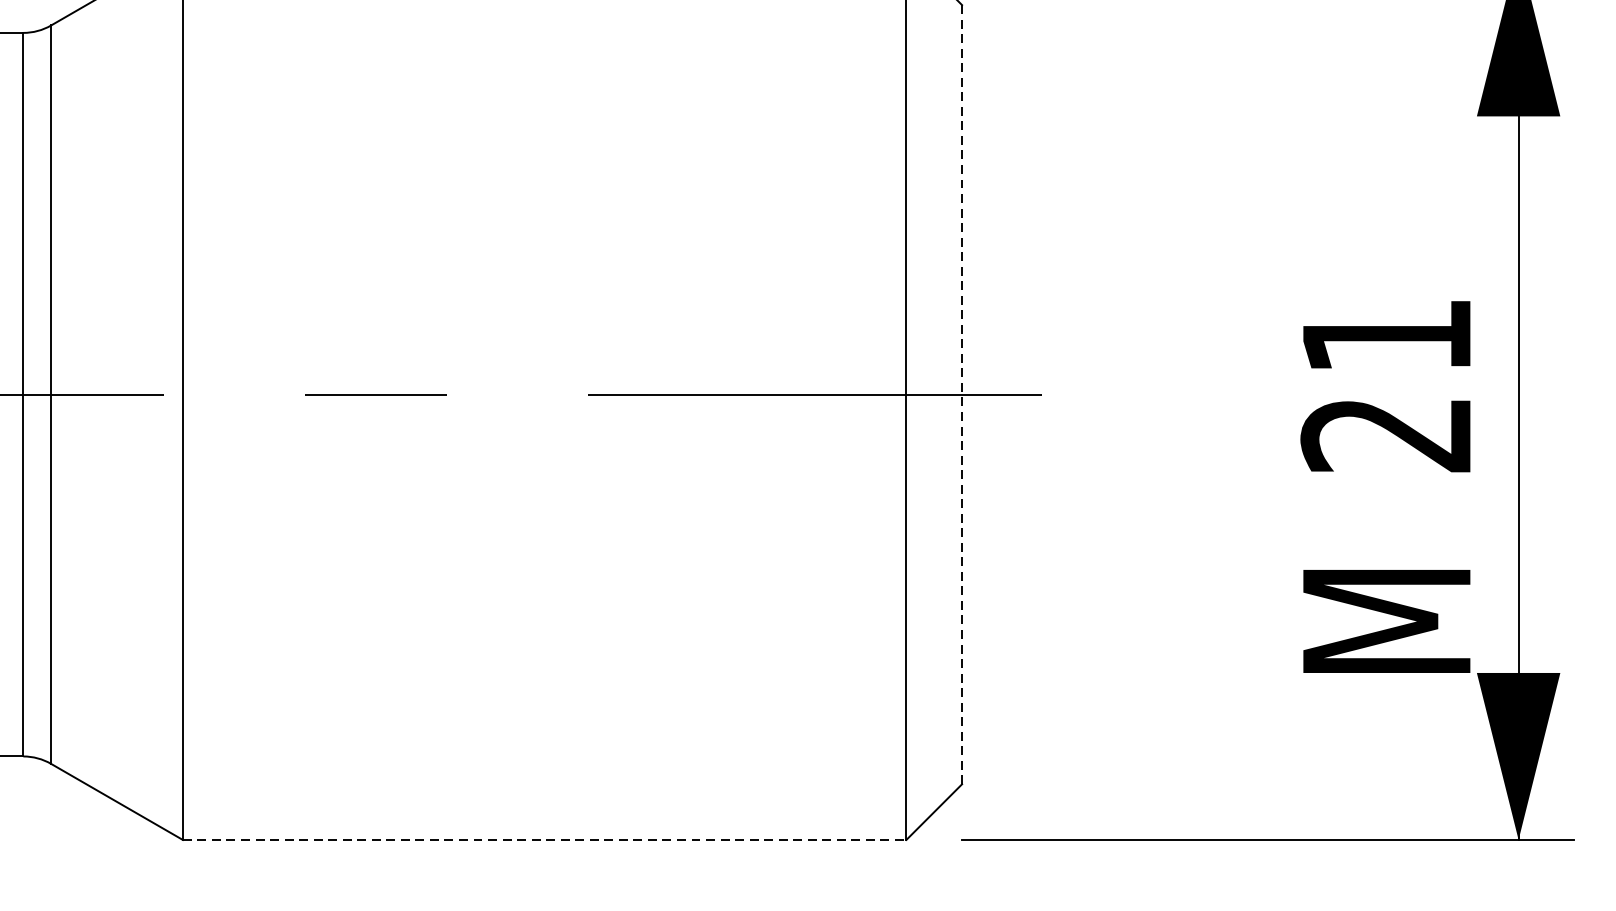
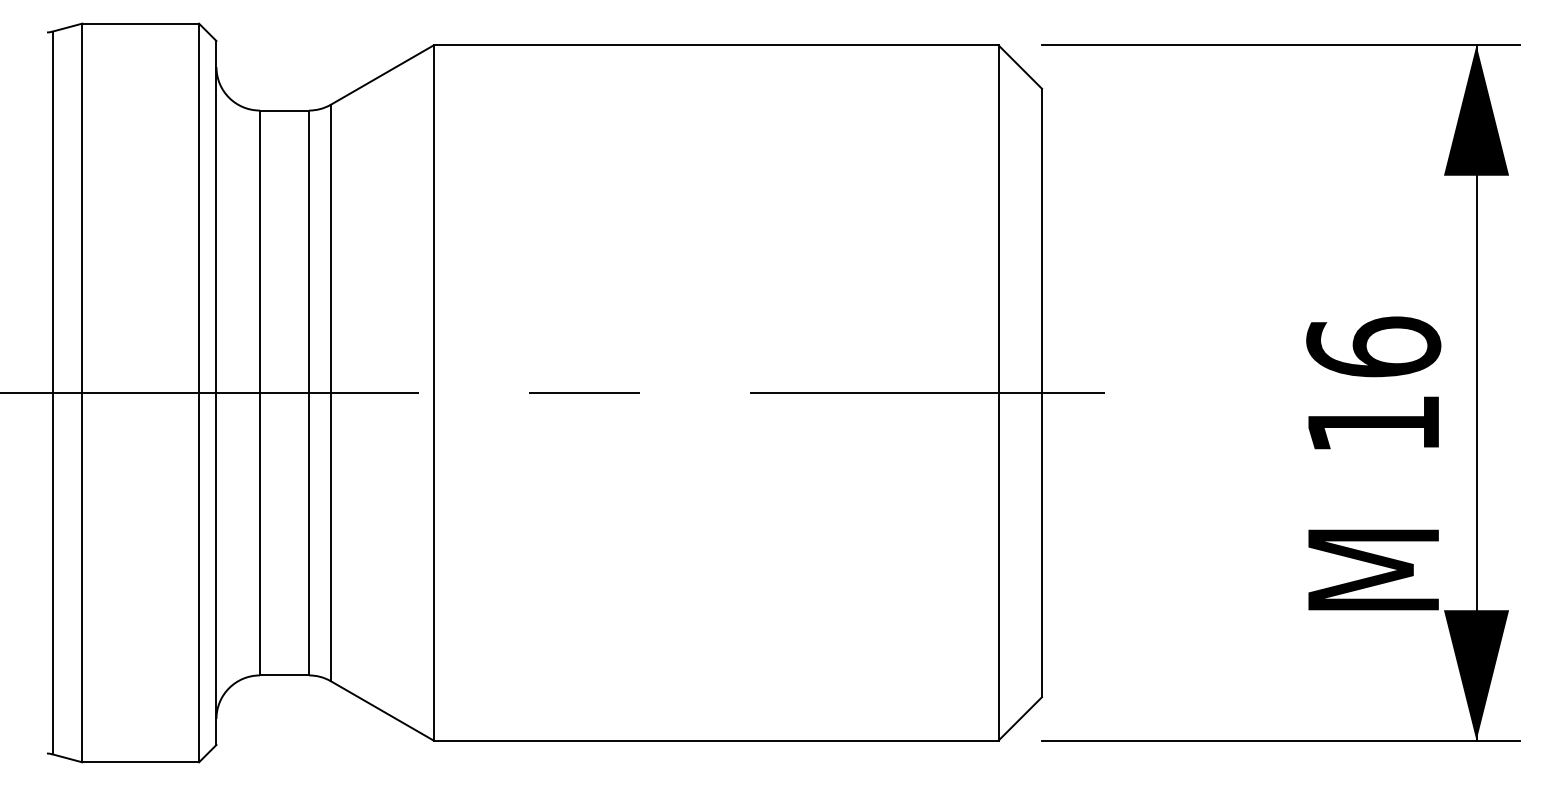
text: (1386, 383) -> (1373, 384), 21 -> 16
line: (962, 394) -> (1042, 392), dashed -> solid
line: (545, 839) -> (716, 740), dashed -> solid

